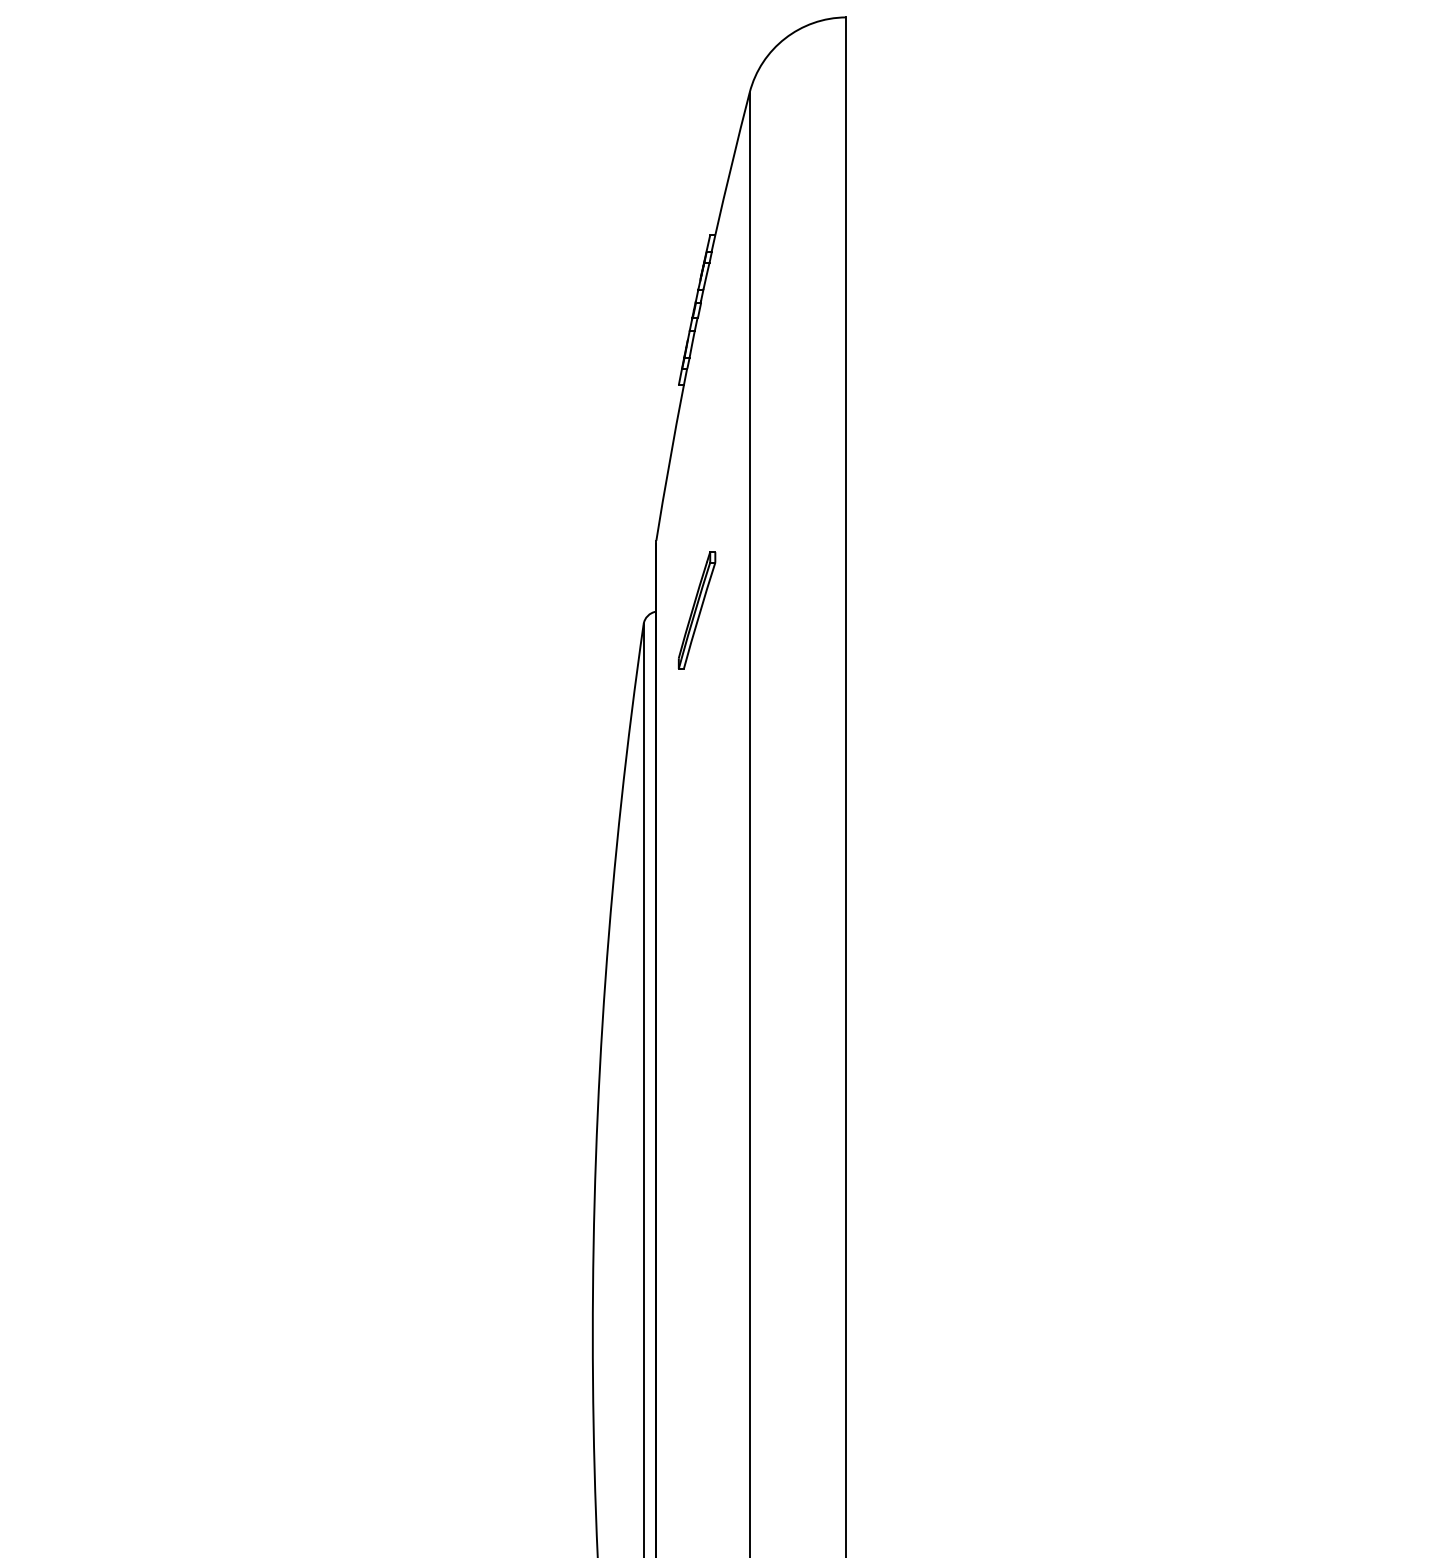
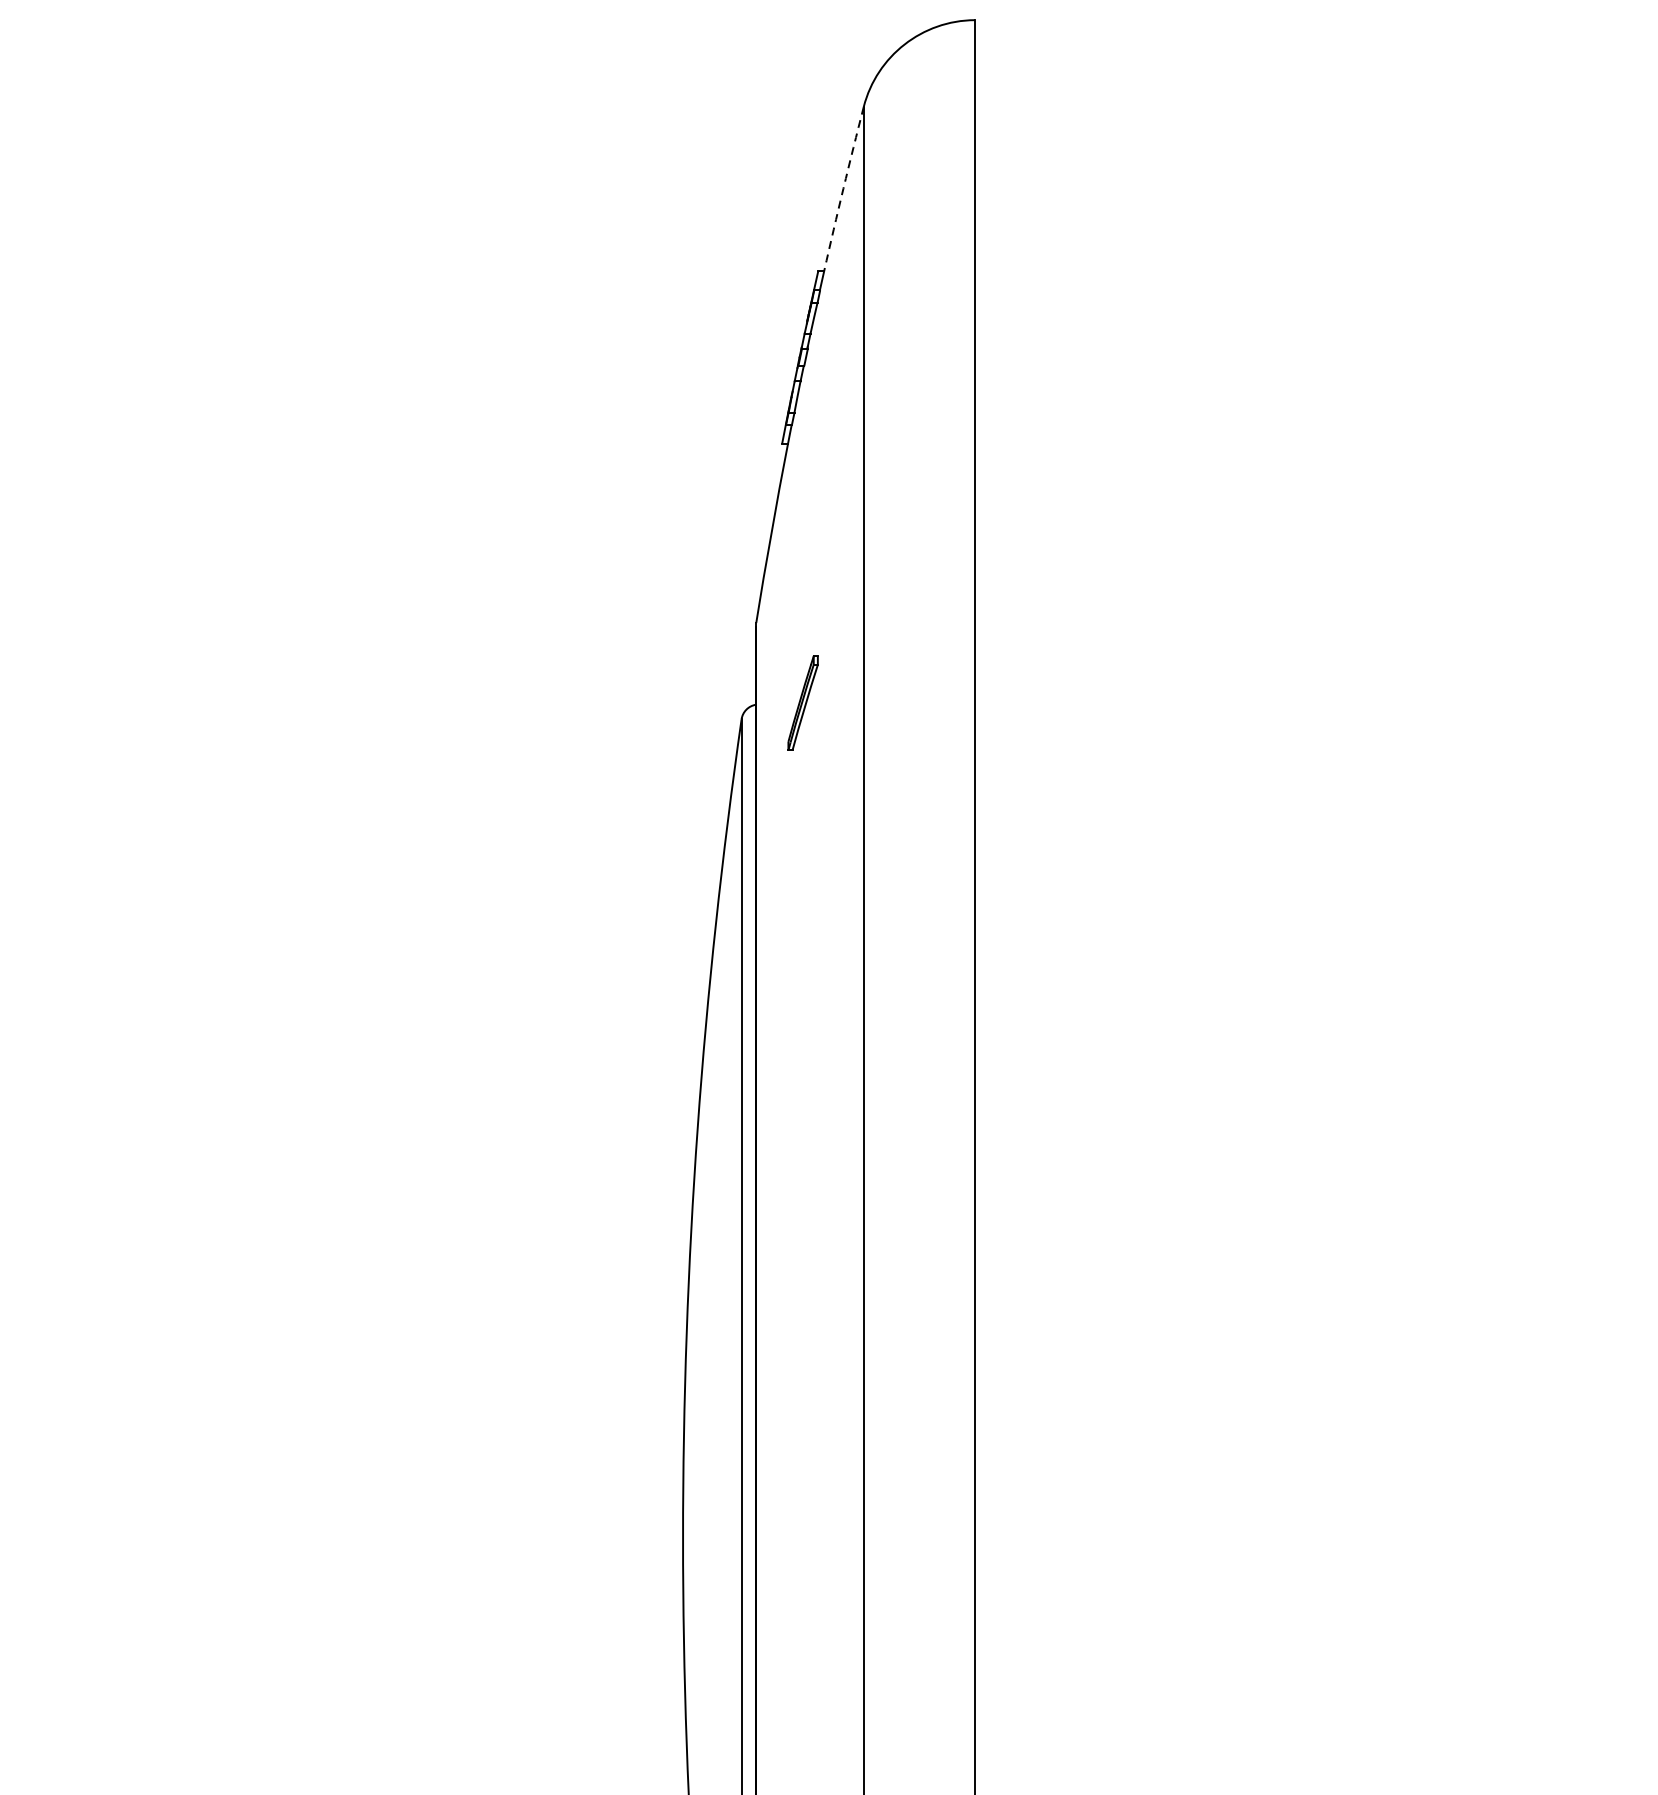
arc: (732, 163) -> (843, 188), solid -> dashed
part: (696, 610) -> (802, 703), size x0.7

